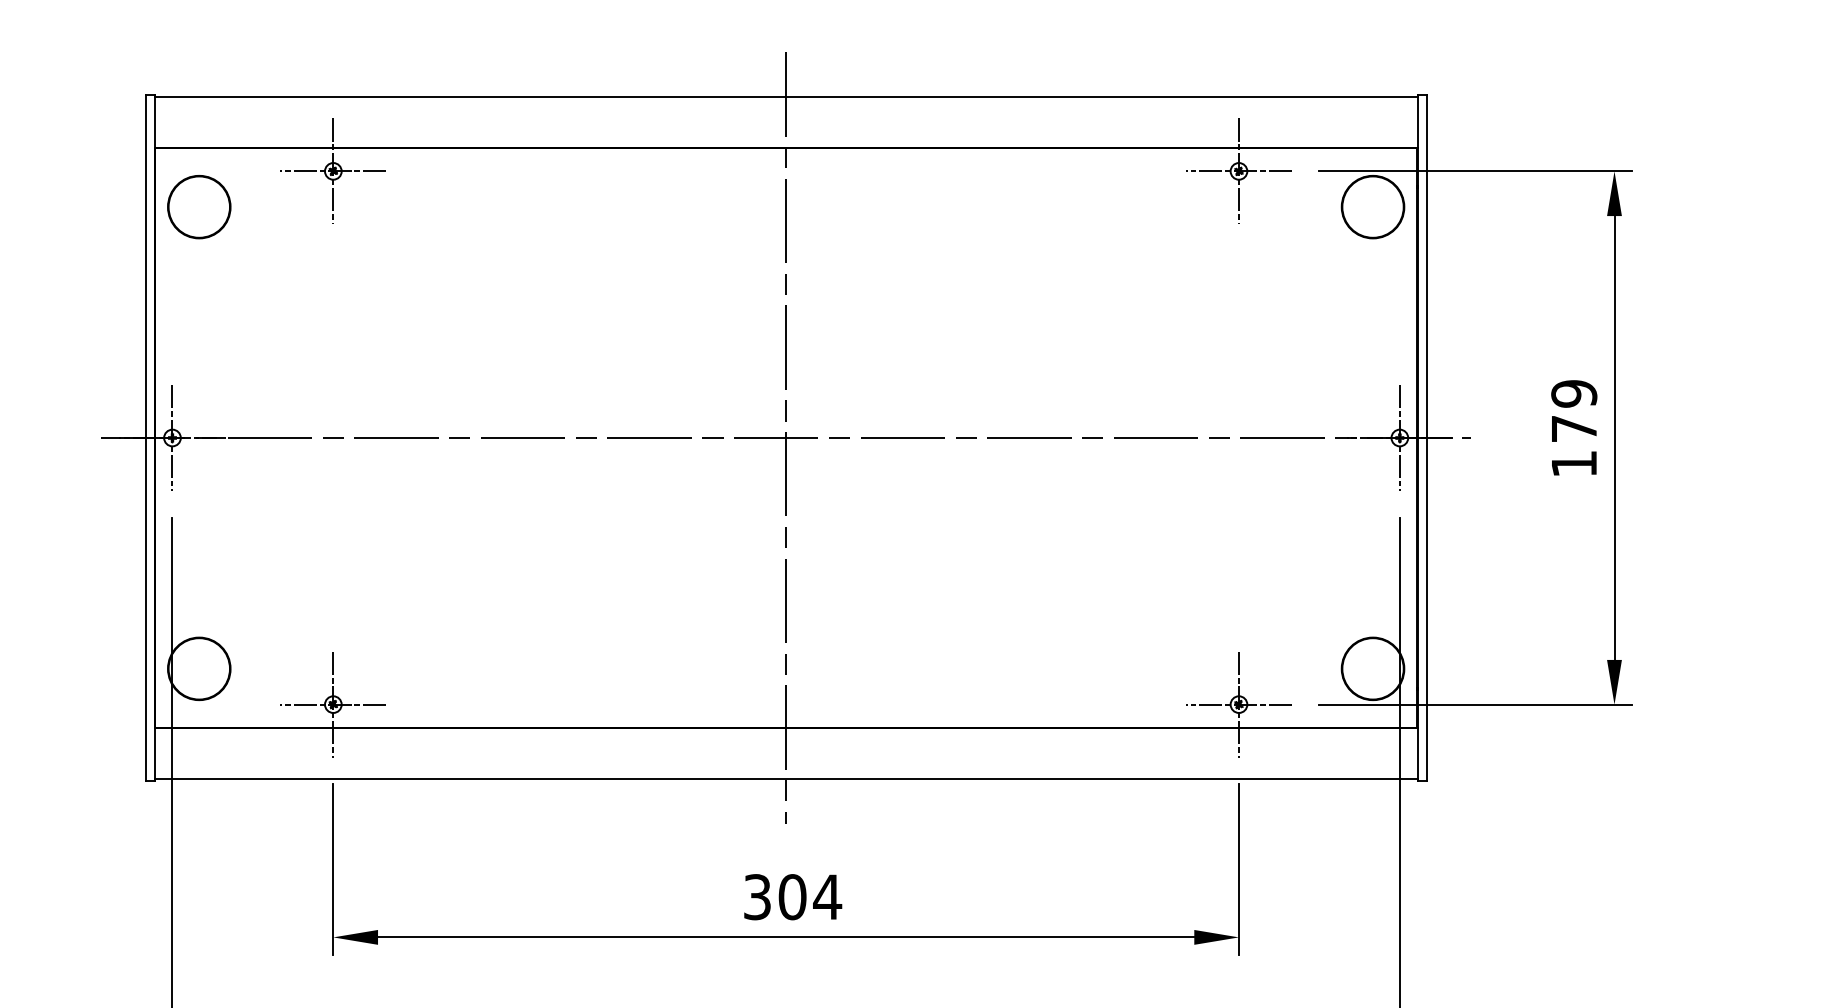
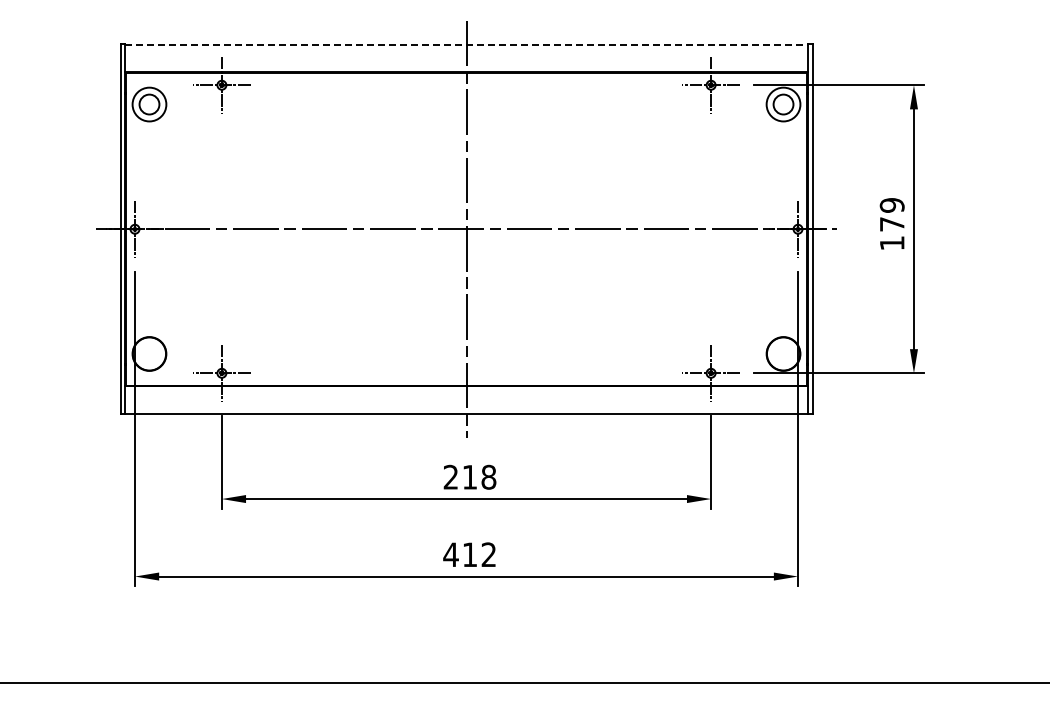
line: (787, 97) -> (467, 45), solid -> dashed
circle: (199, 207) -> (149, 104), size x0.6
circle: (1372, 207) -> (783, 104), size x0.6
text: (791, 895) -> (469, 476), 304 -> 218

